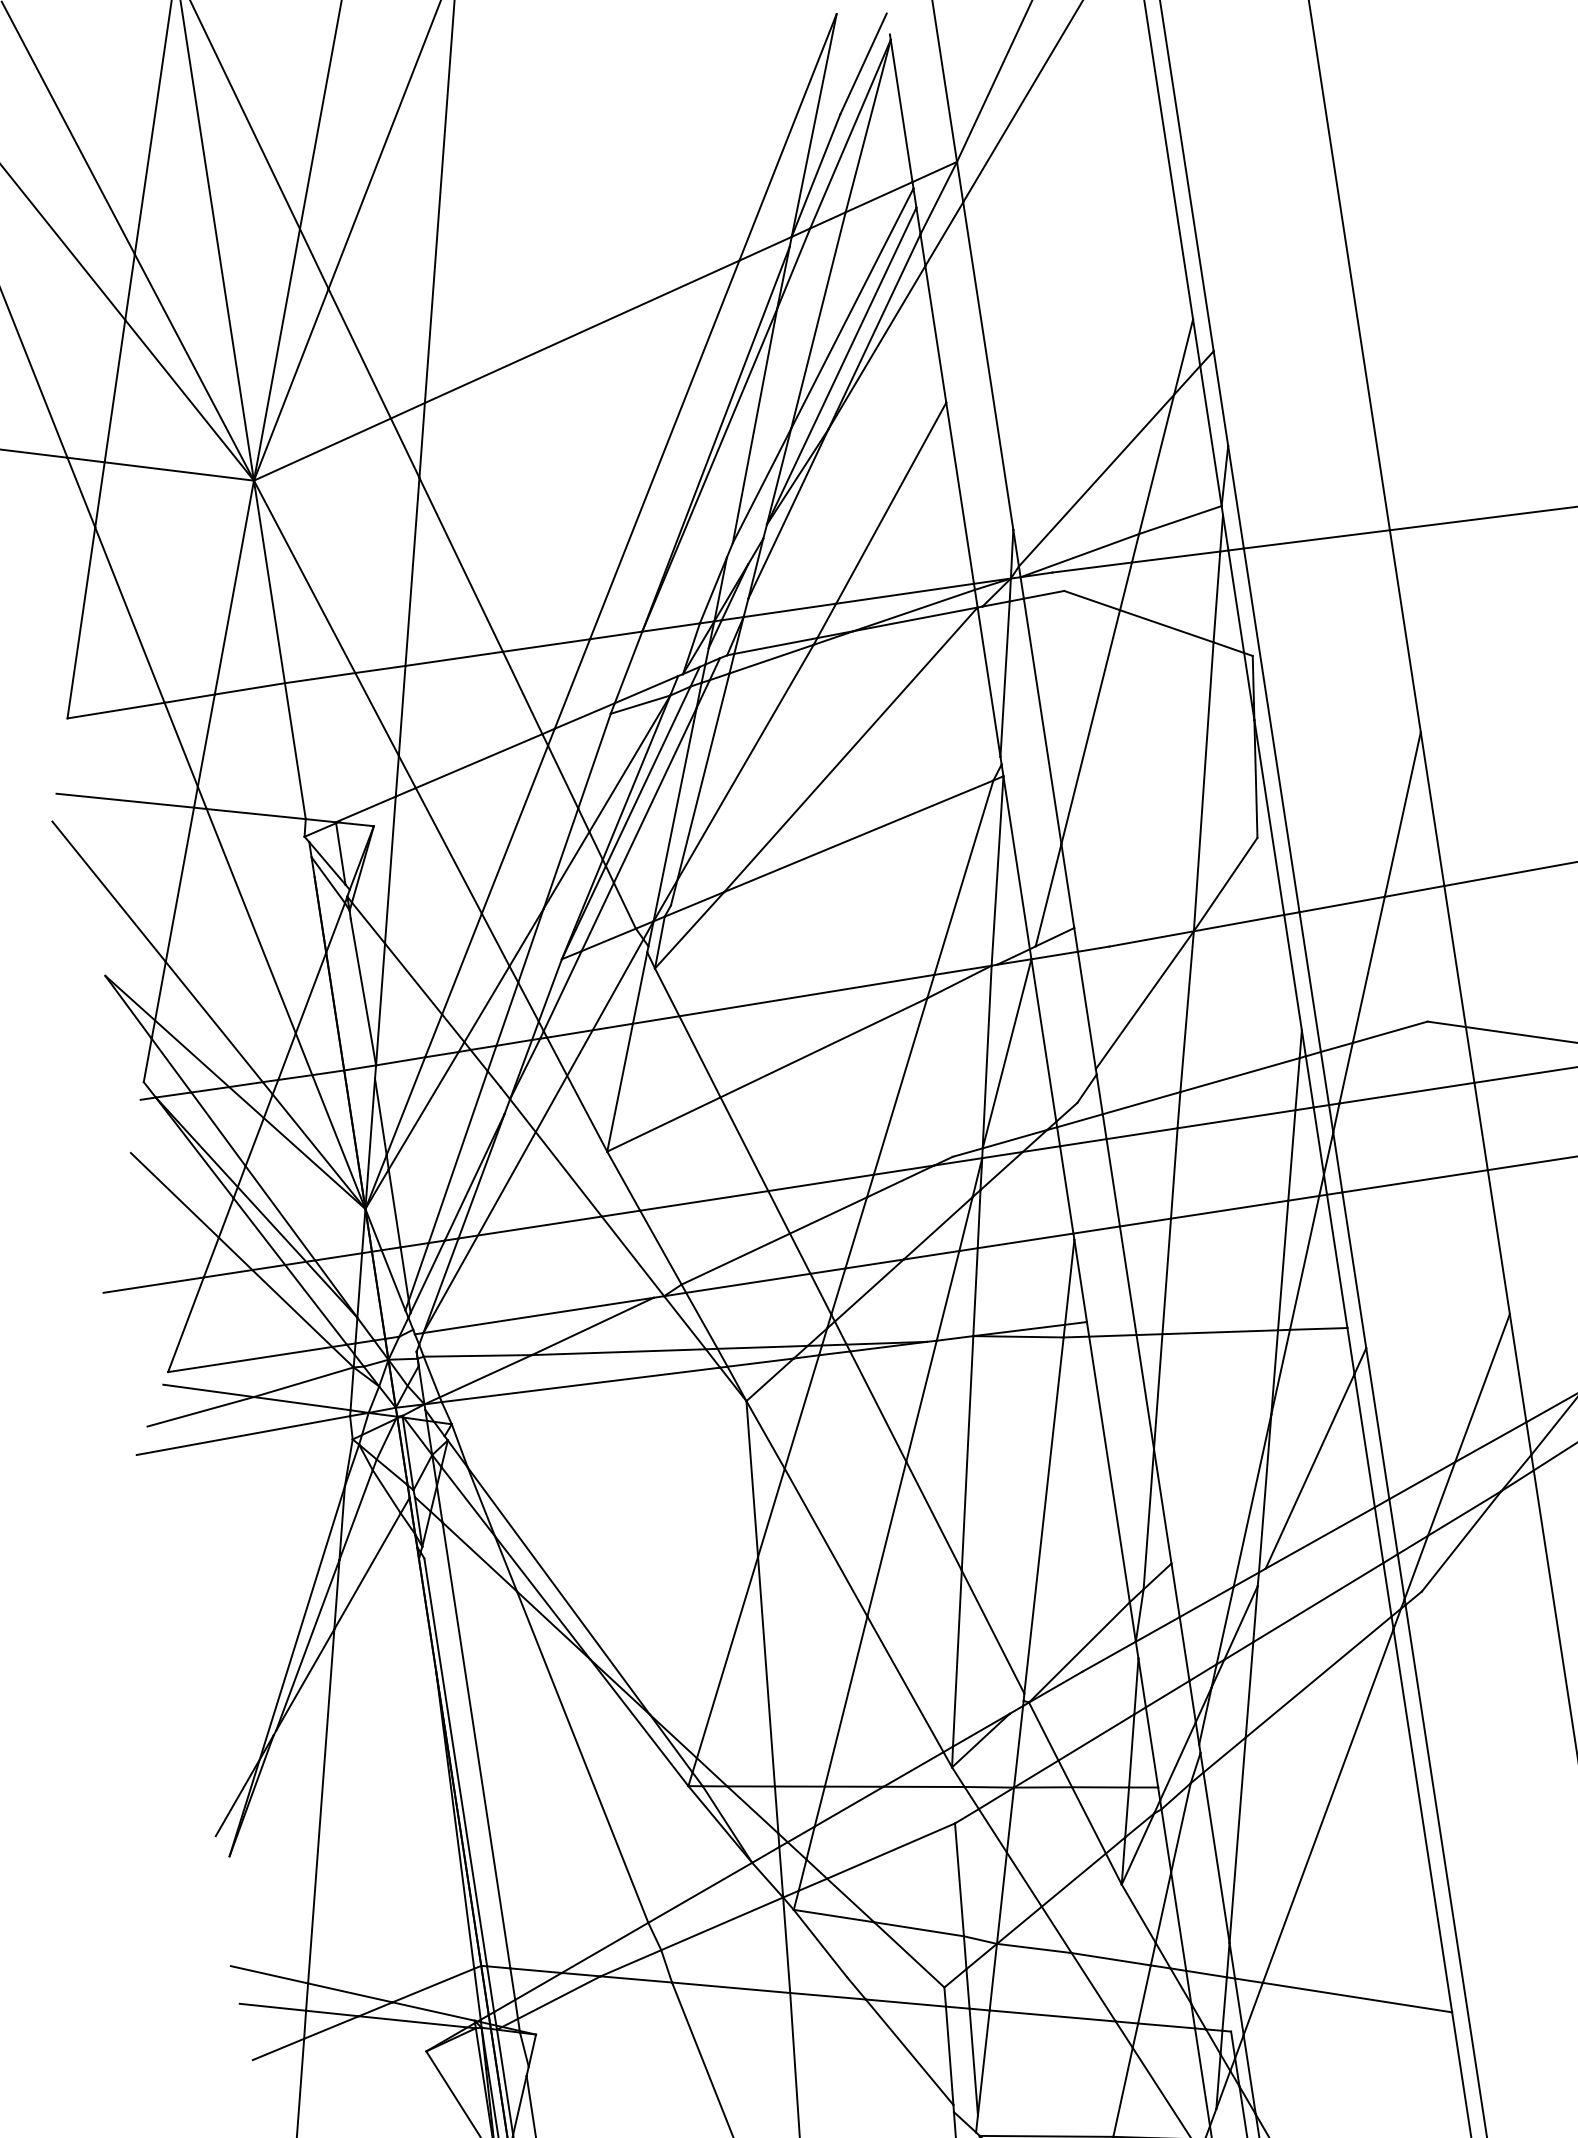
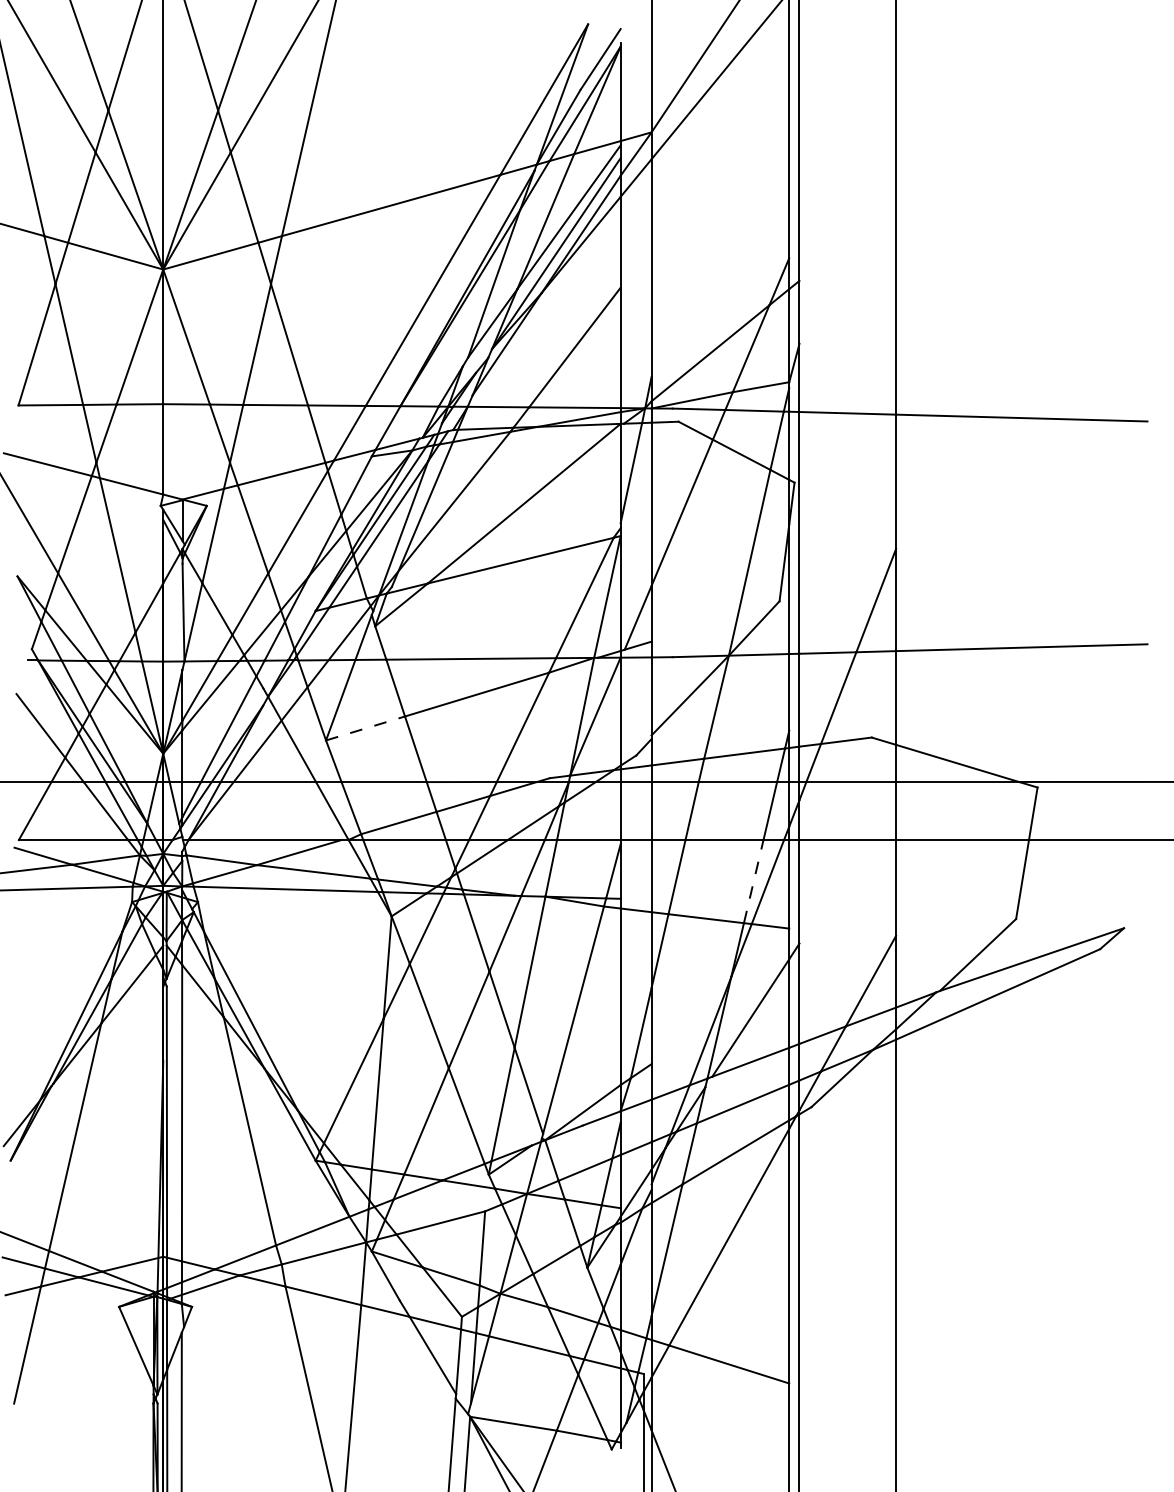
line: (665, 1124) -> (366, 728), solid -> dashed
line: (1282, 1265) -> (753, 881), solid -> dashed

